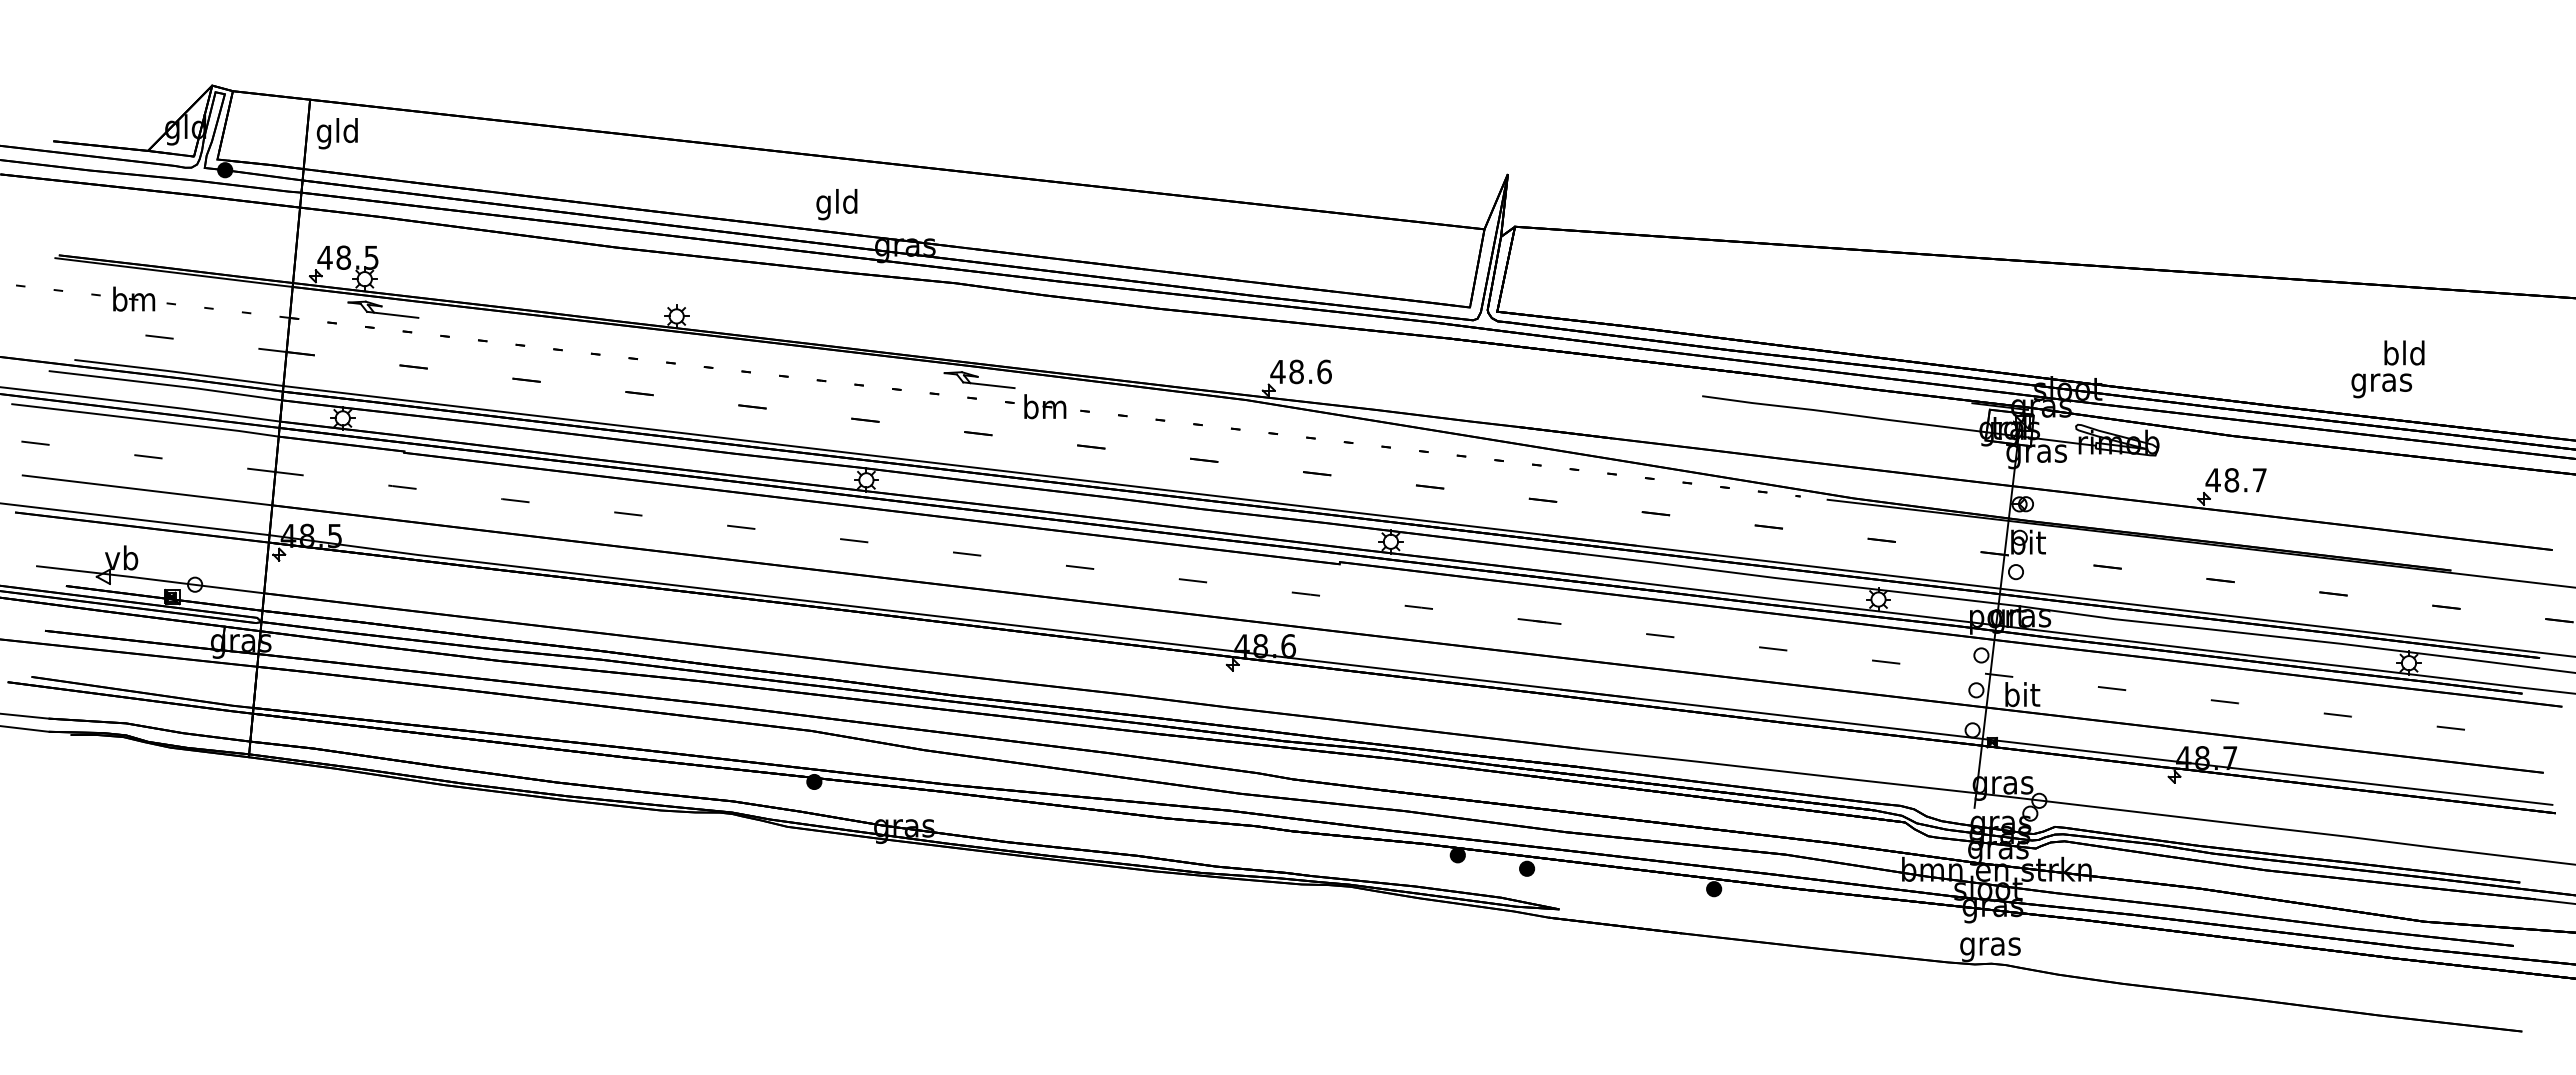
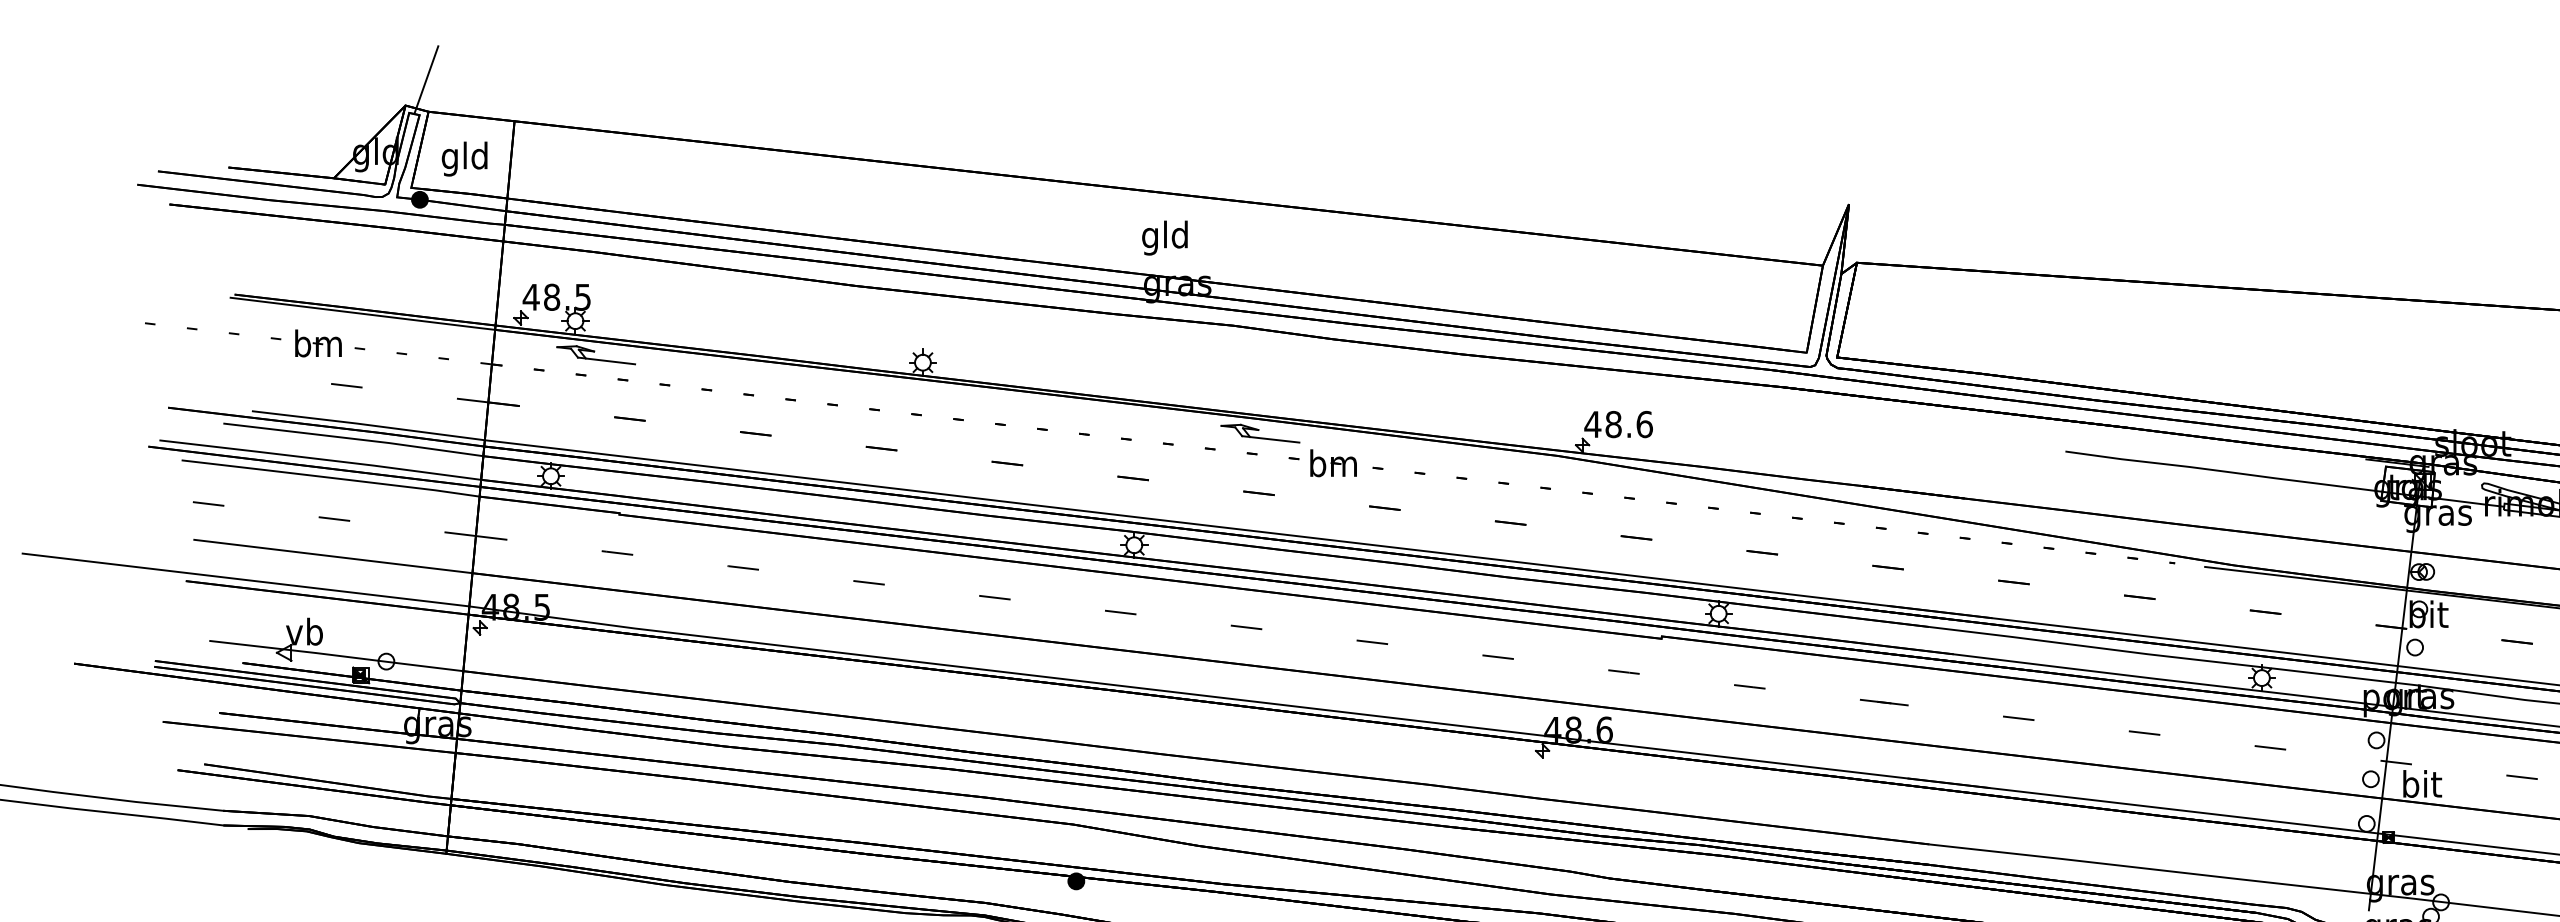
line: (230, 62) -> (425, 79), added
text: (336, 133) -> (463, 158), moved
text: (836, 204) -> (1164, 238), moved

